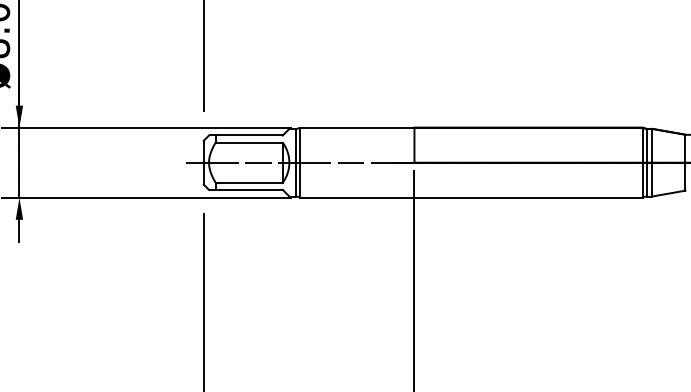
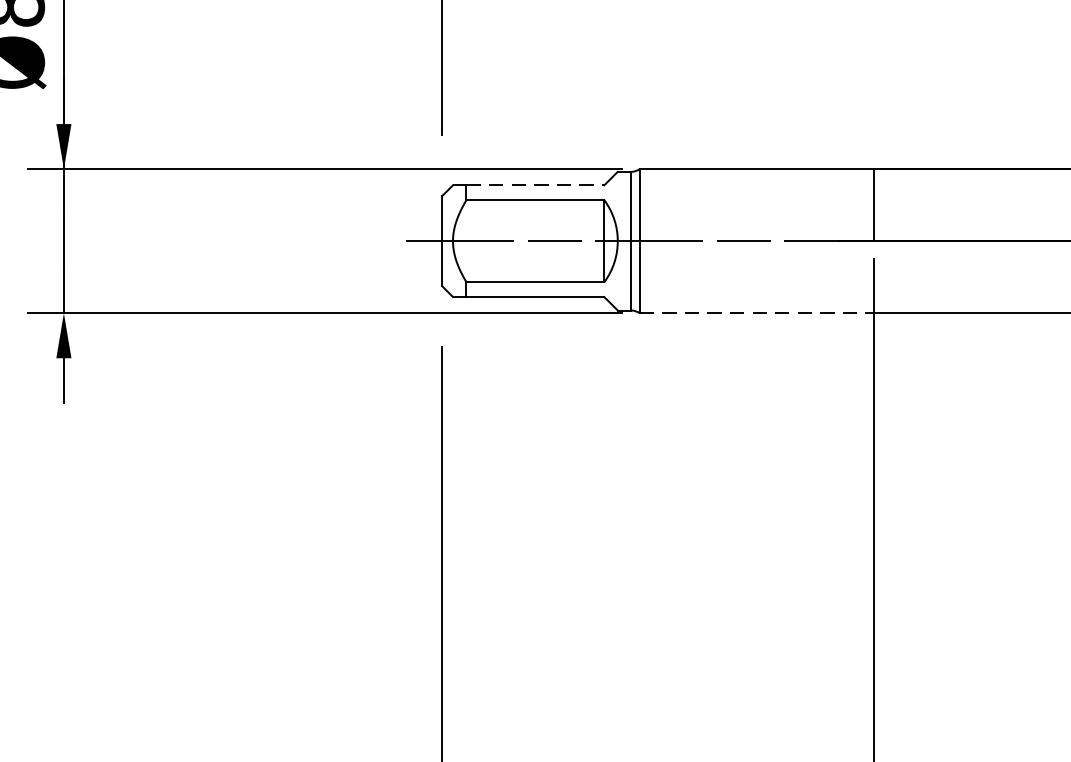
line: (249, 135) -> (535, 185), solid -> dashed
line: (357, 197) -> (757, 312), solid -> dashed

